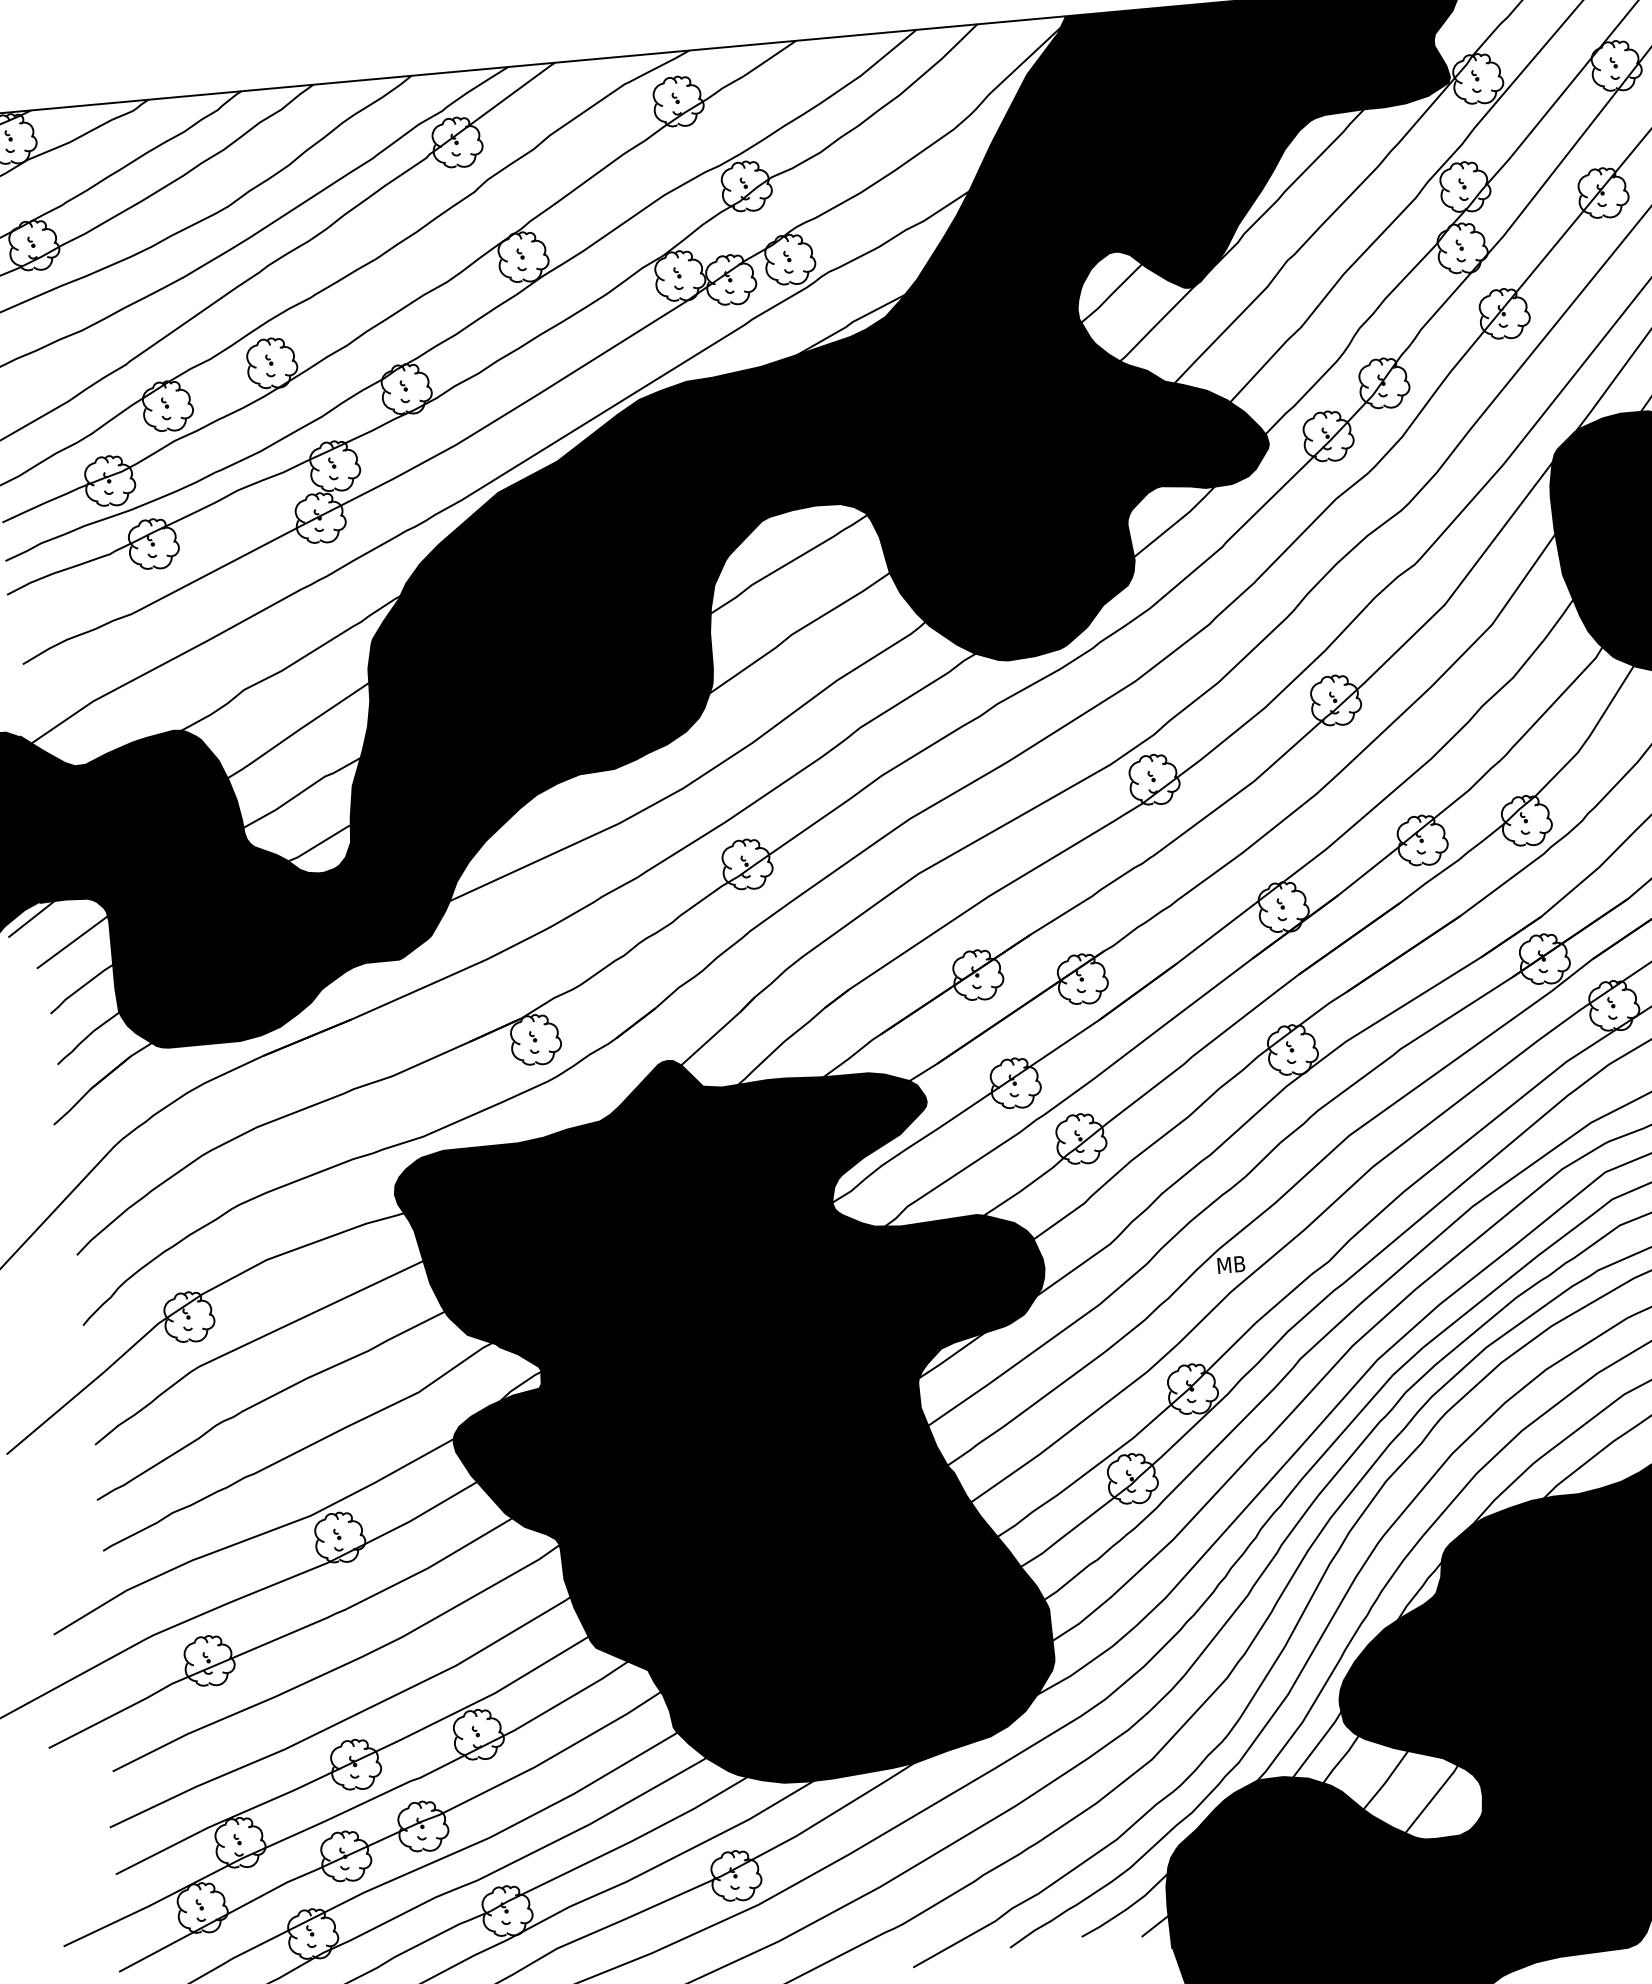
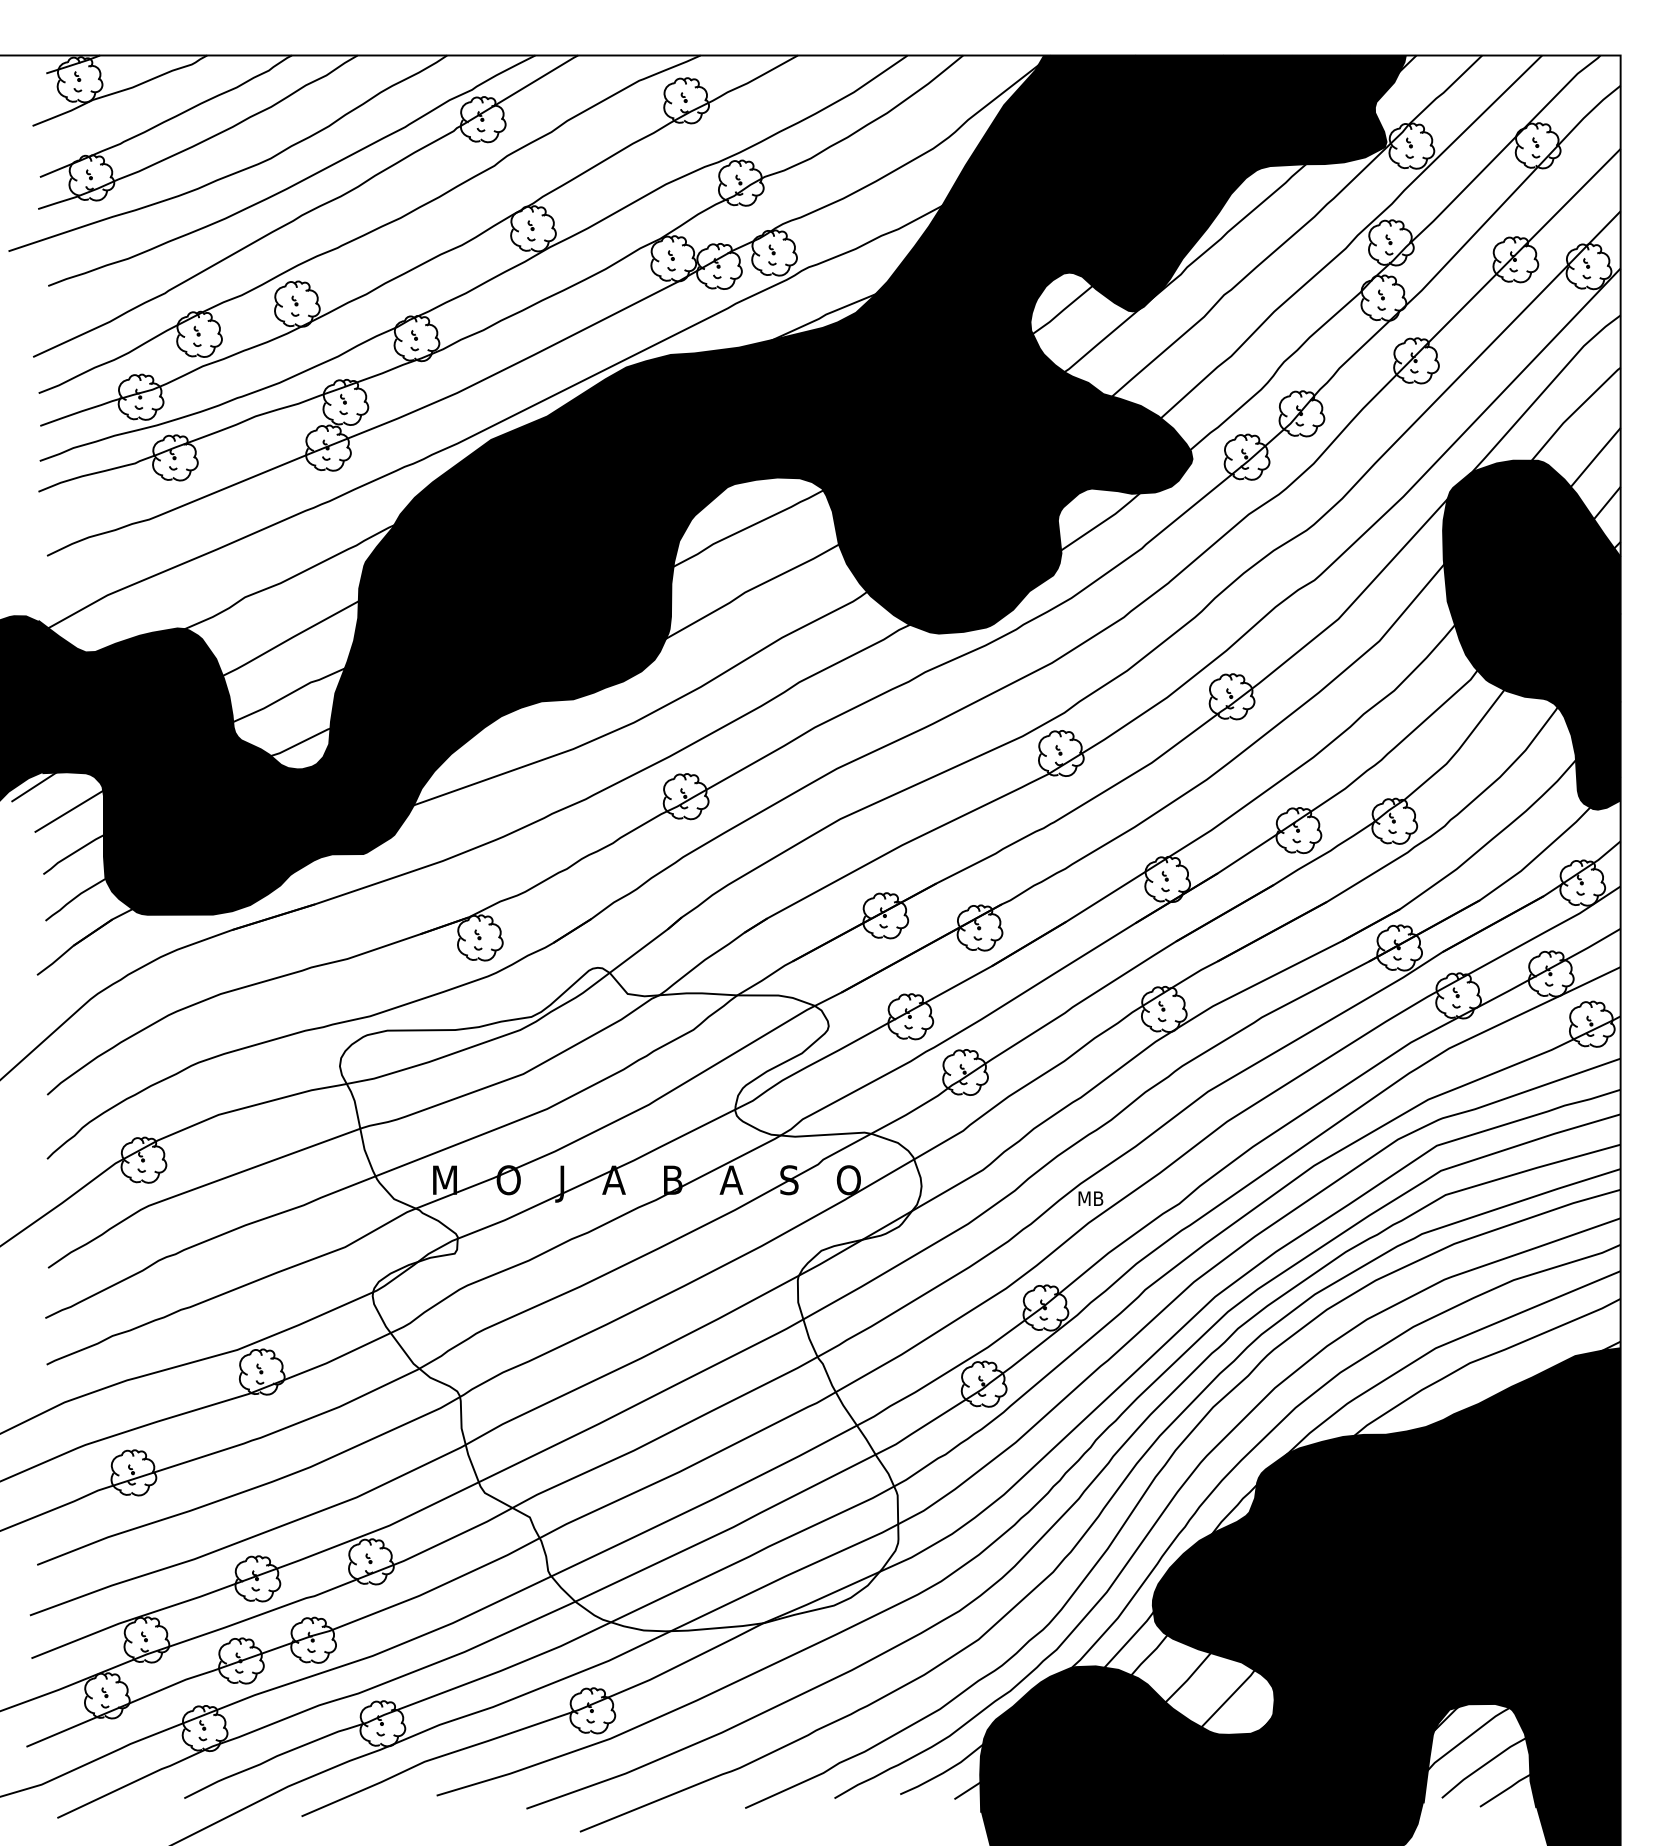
fill: (736, 1421) -> (630, 1299), removed

